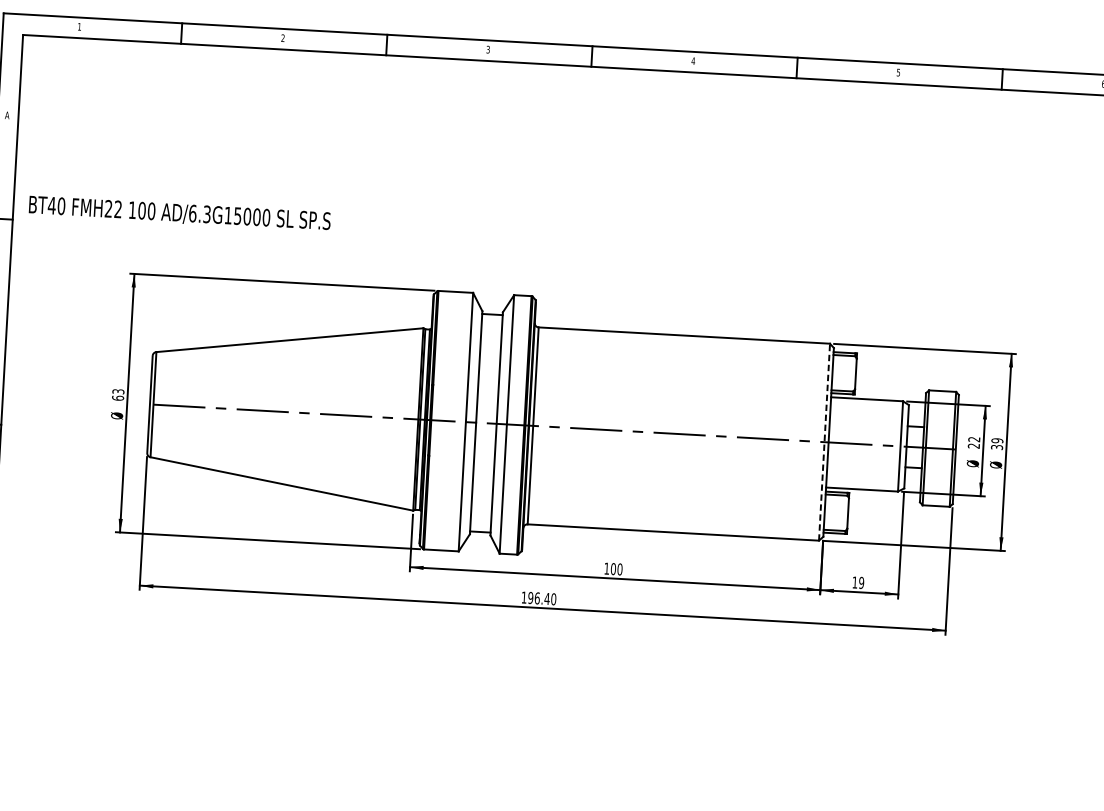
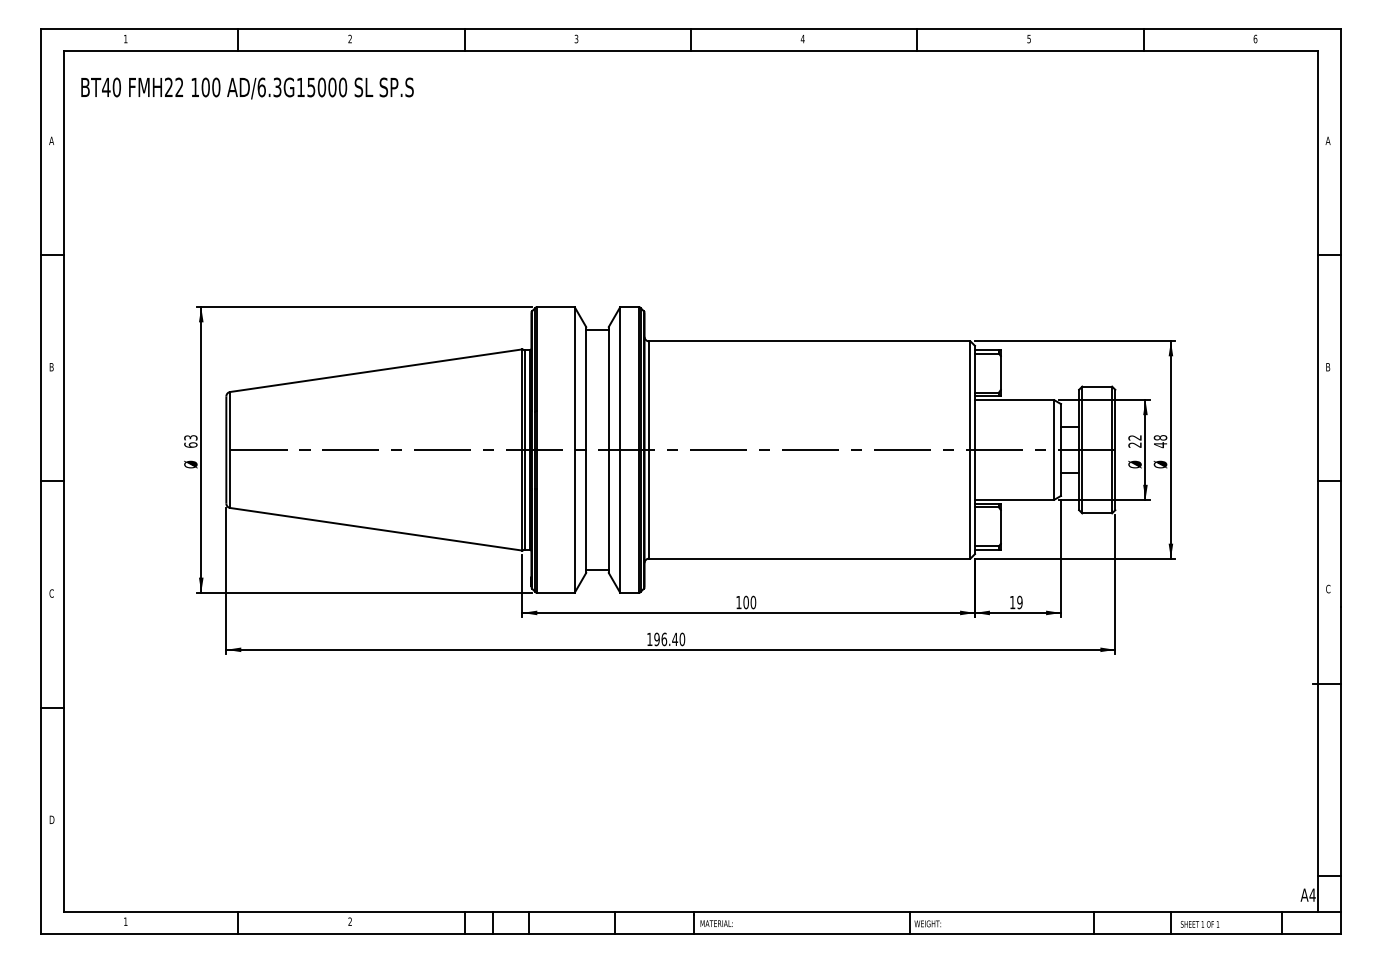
text: (179, 213) -> (247, 88), moved
line: (824, 442) -> (970, 450), dashed -> solid
text: (997, 444) -> (1160, 441), 39 -> 48

